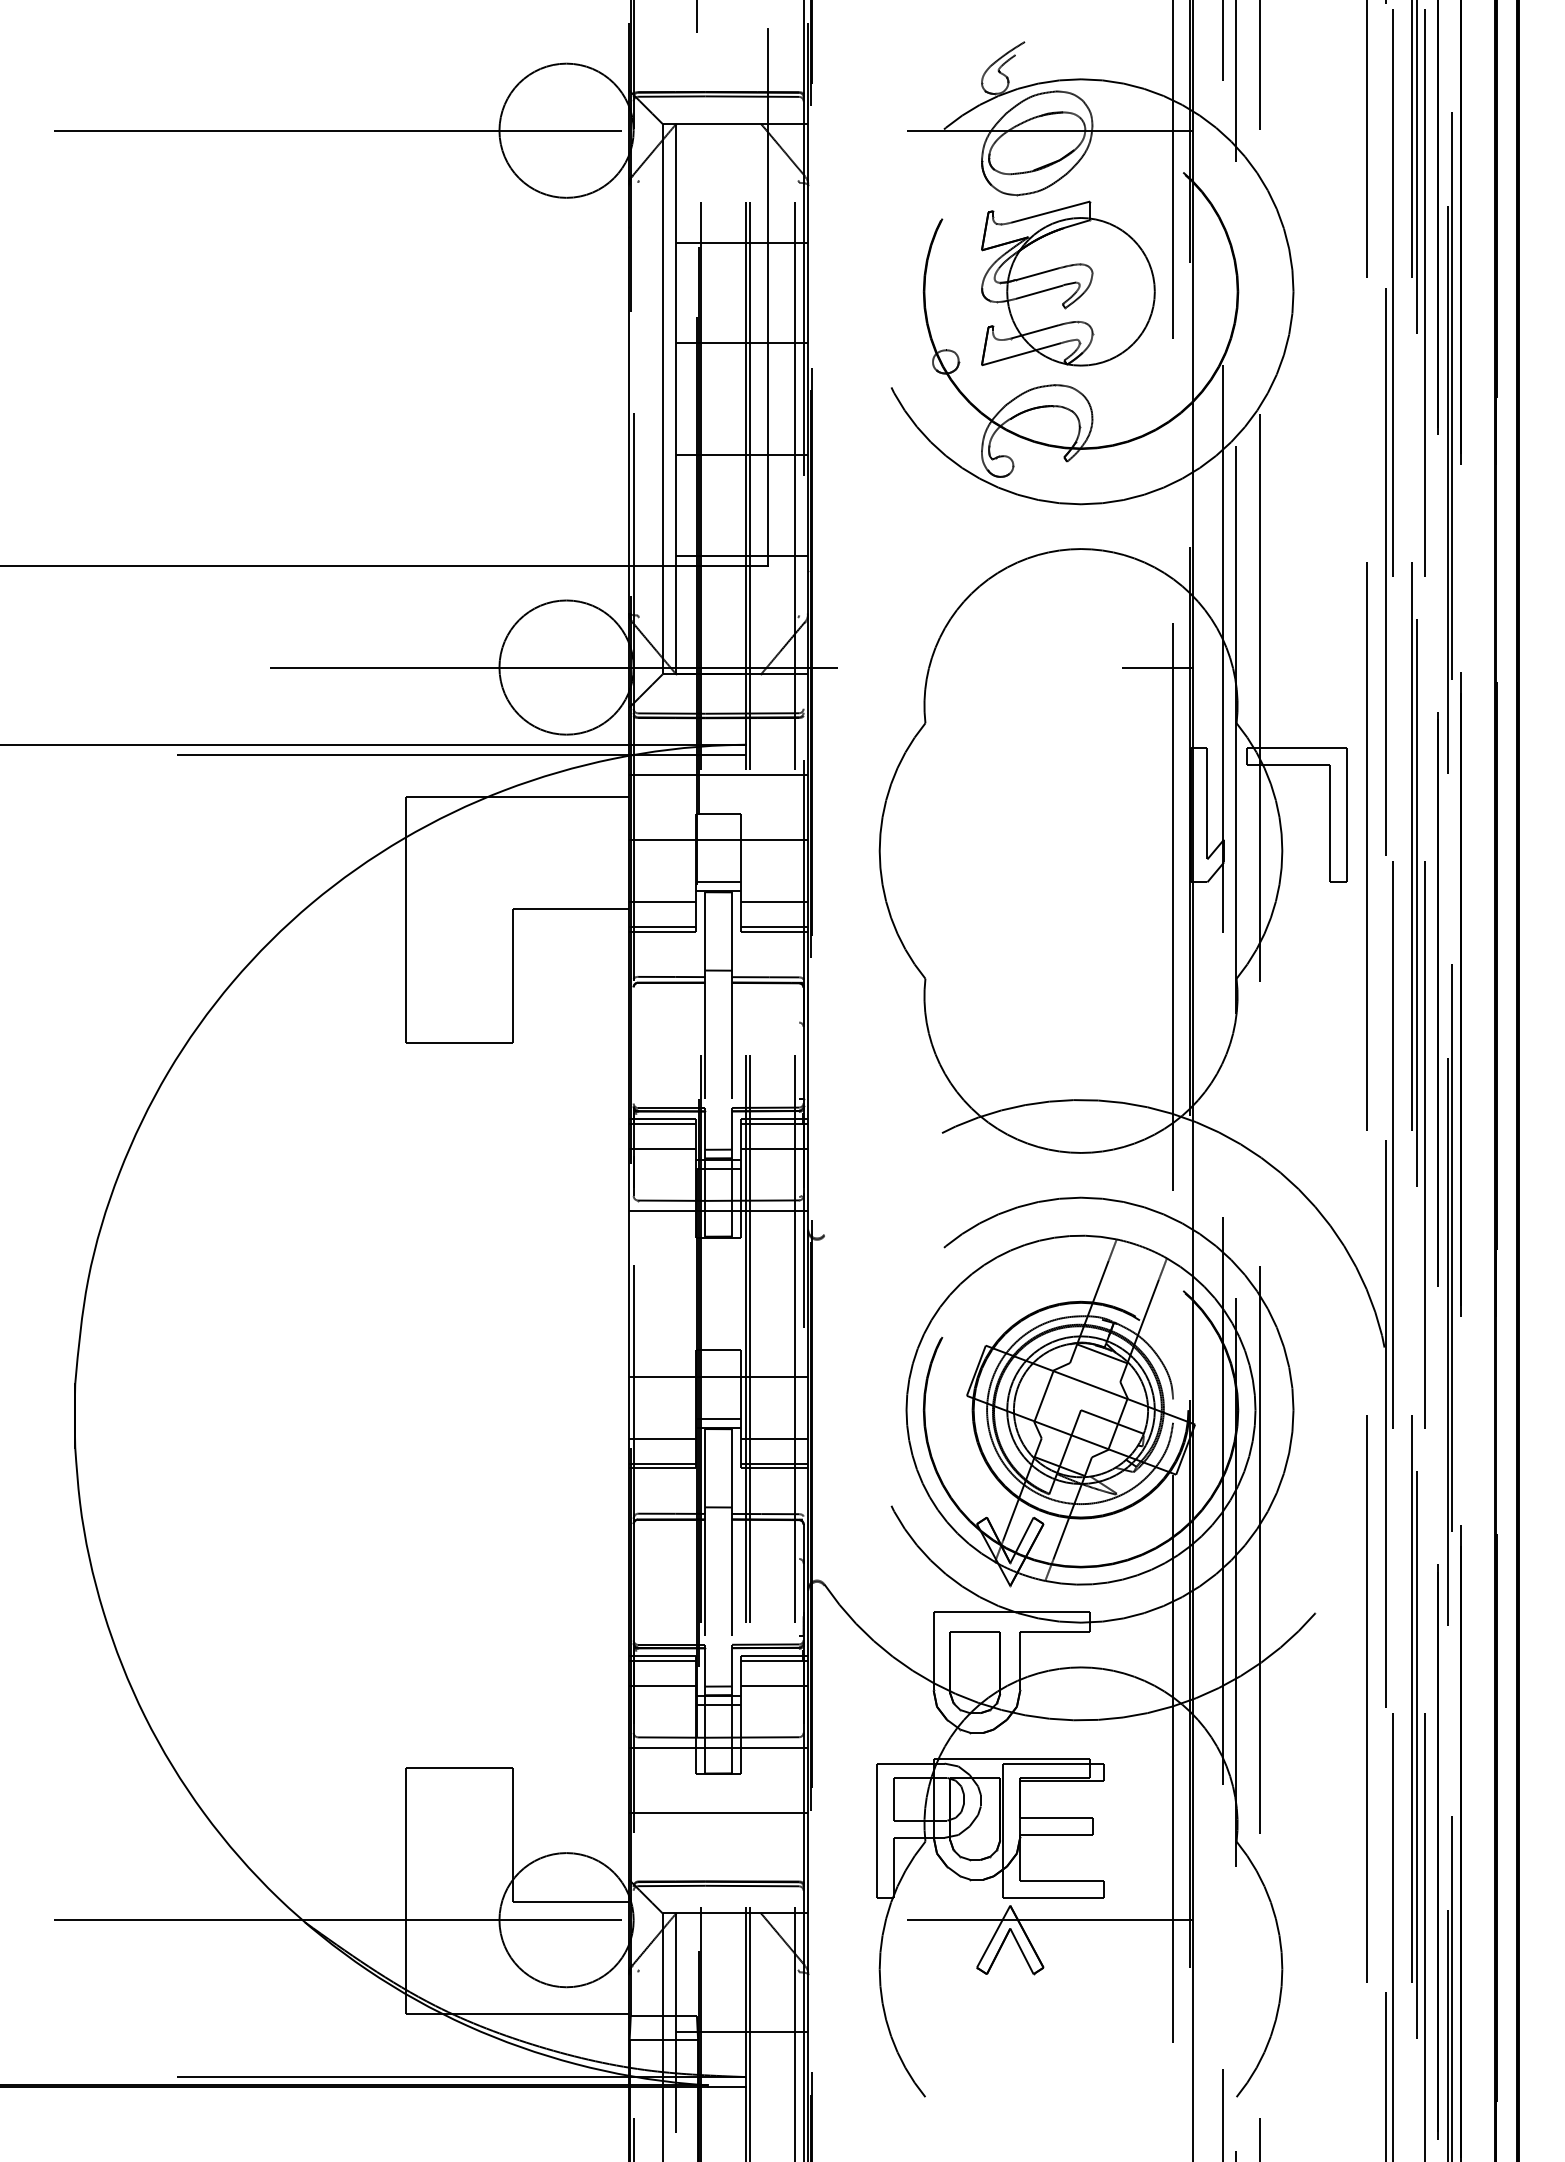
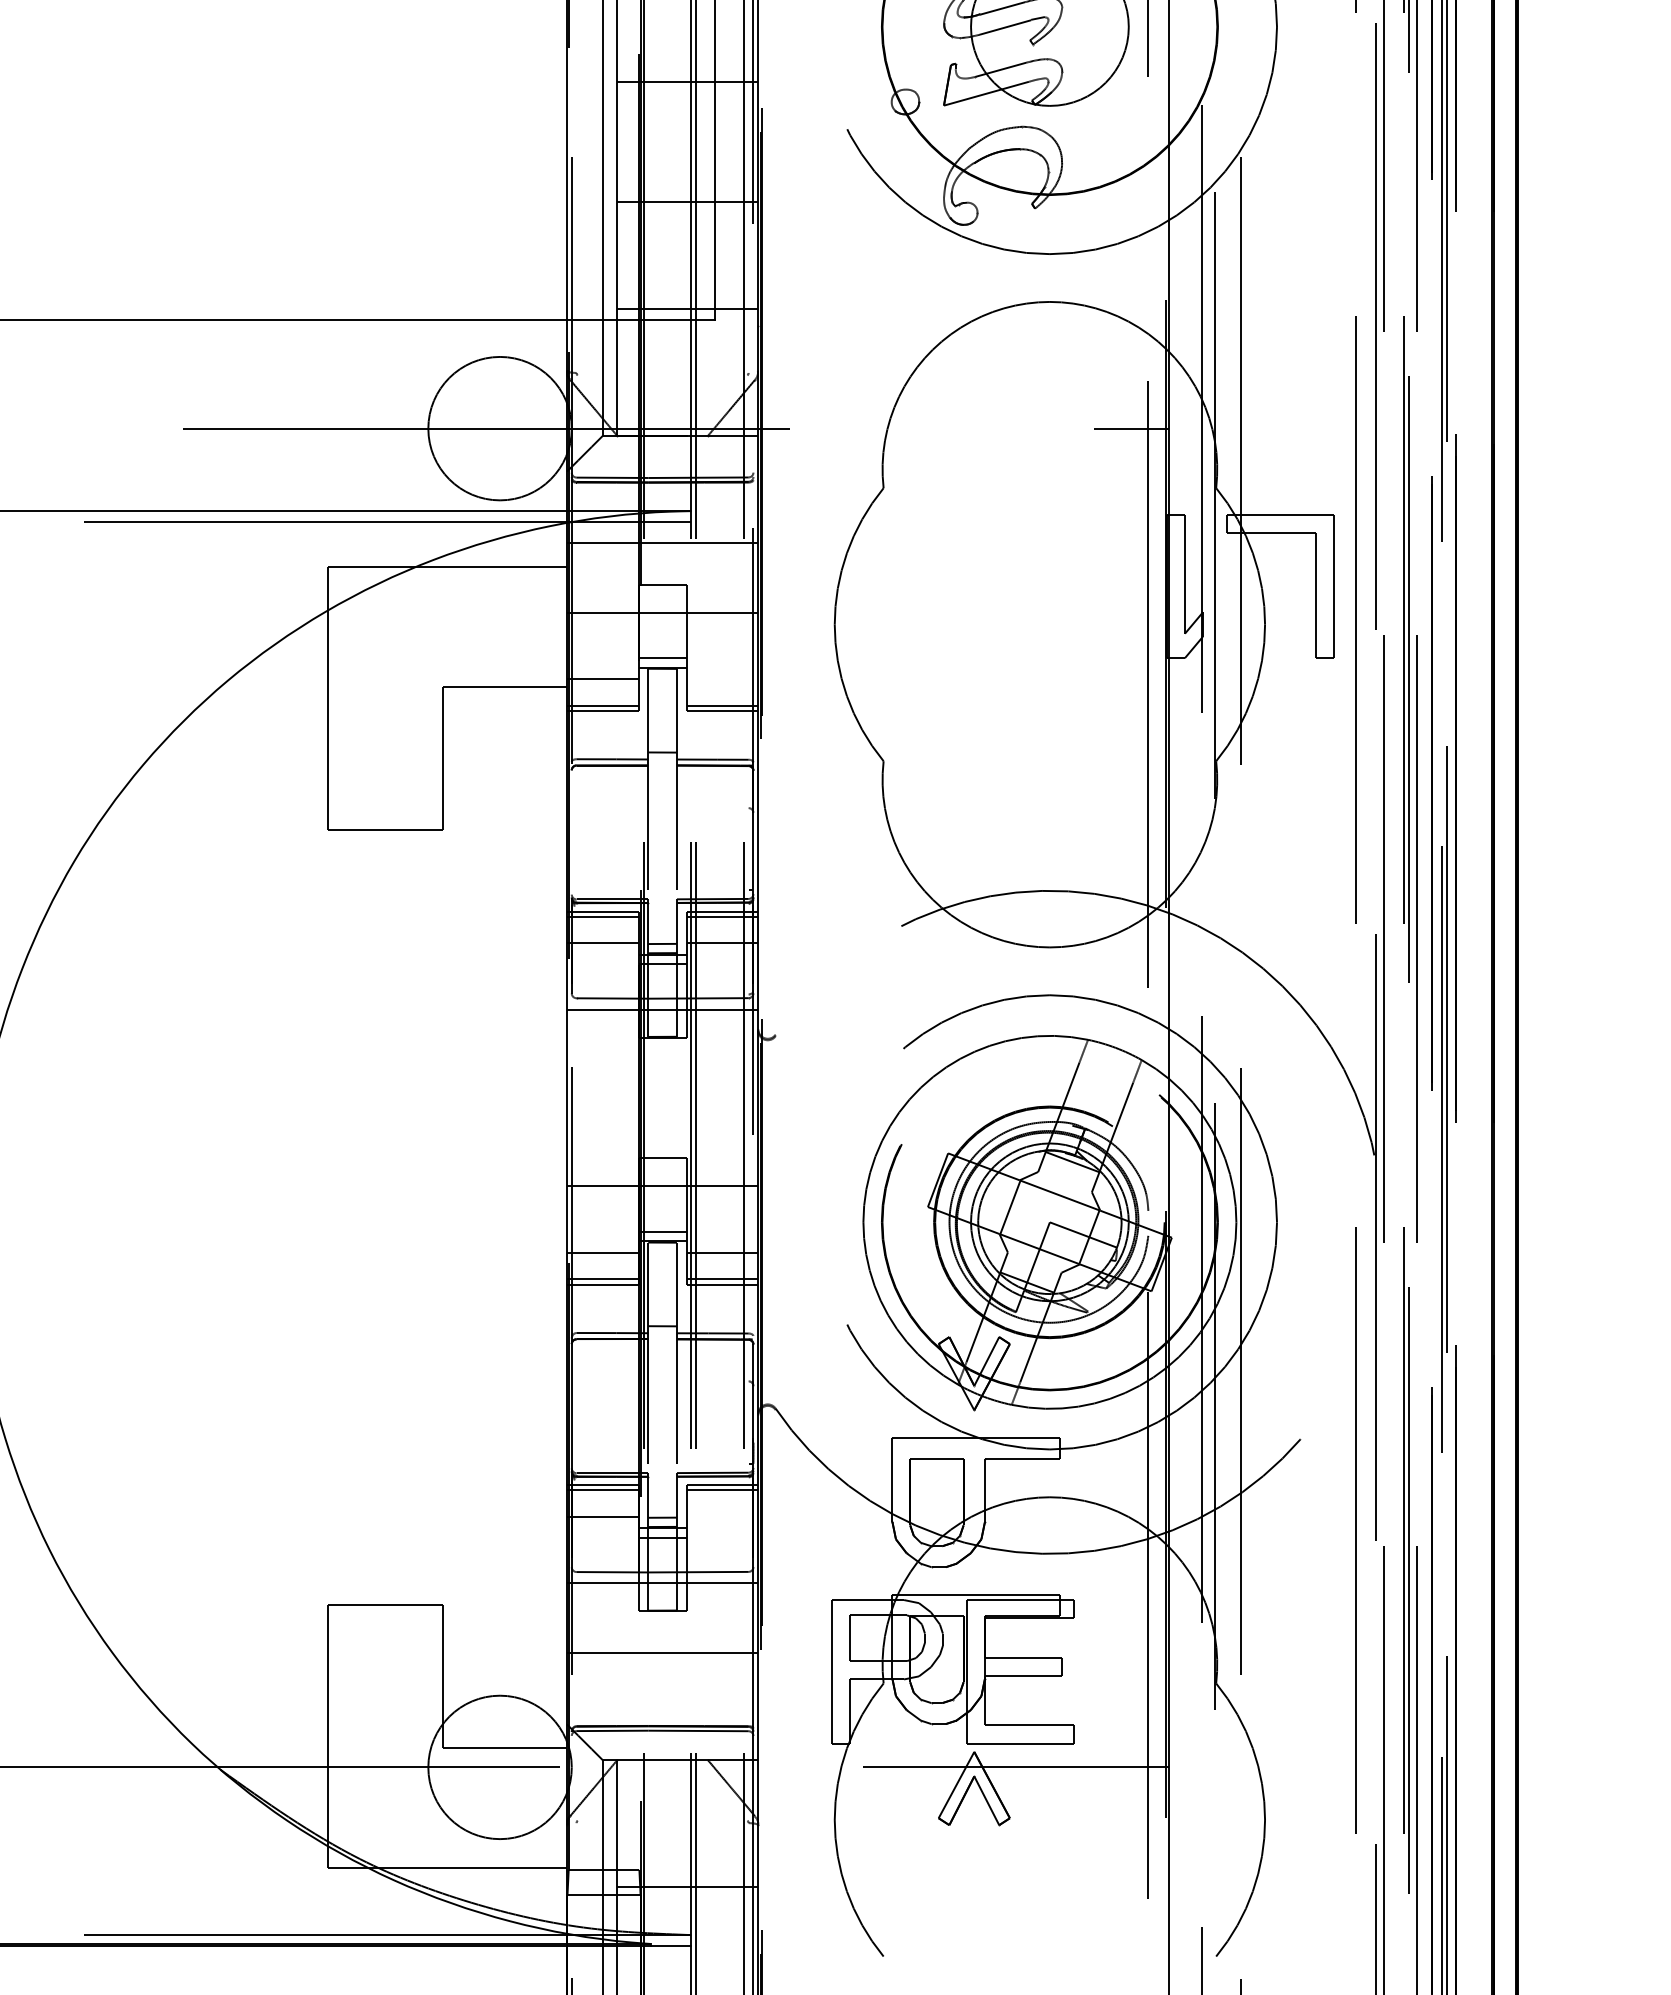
line: (774, 901) -> (722, 678), removed
line: (774, 1685) -> (722, 1516), removed

